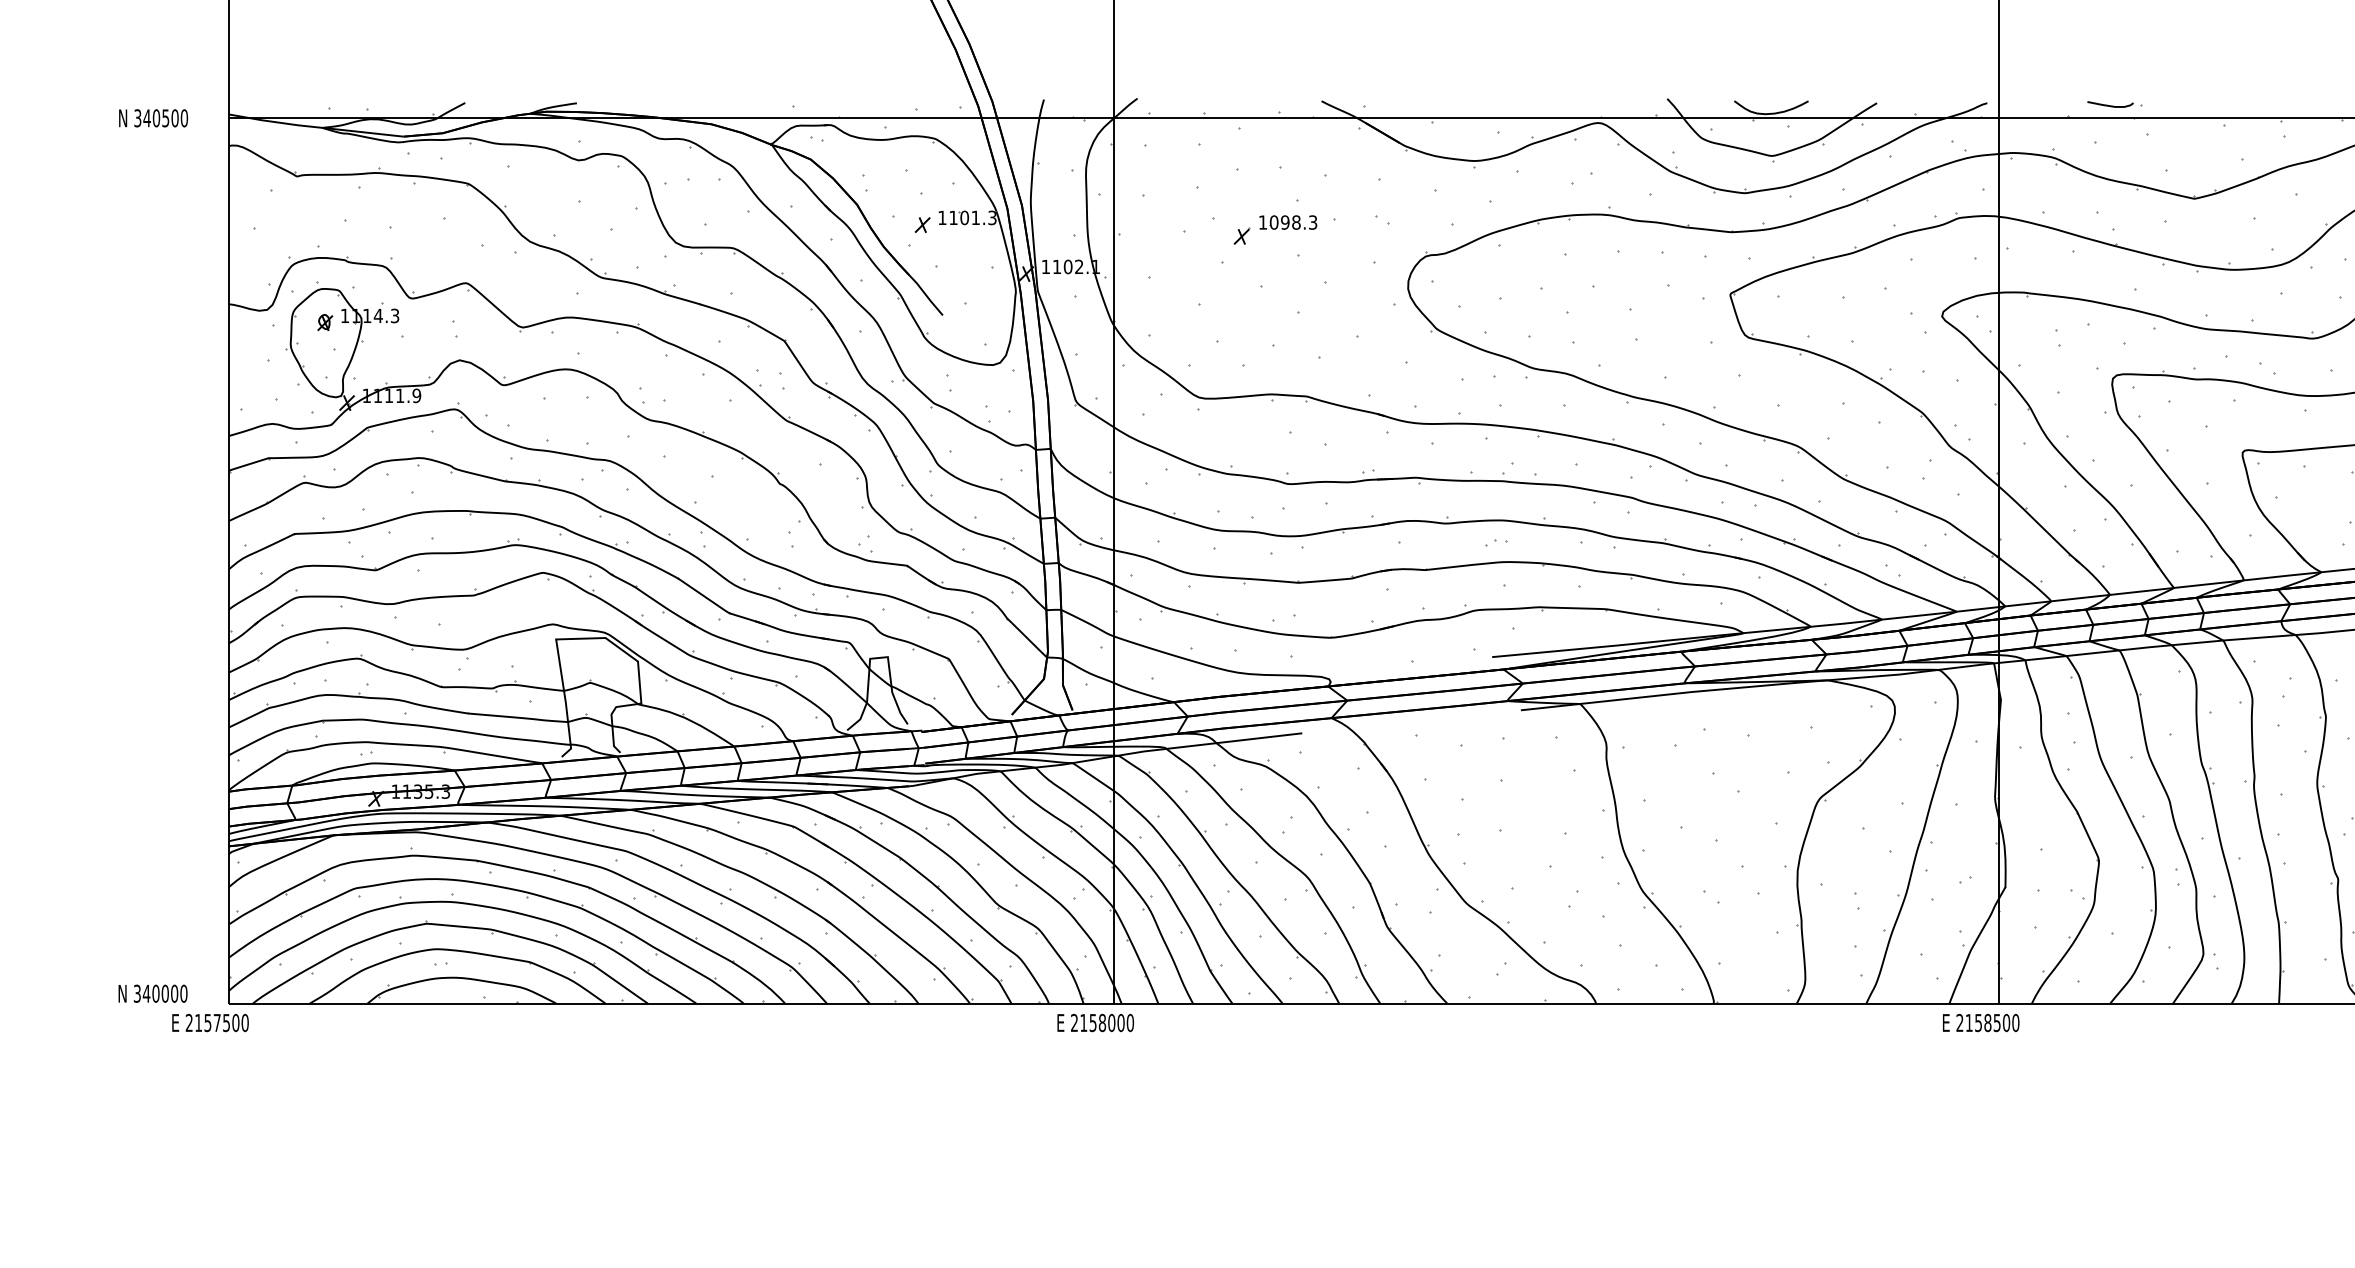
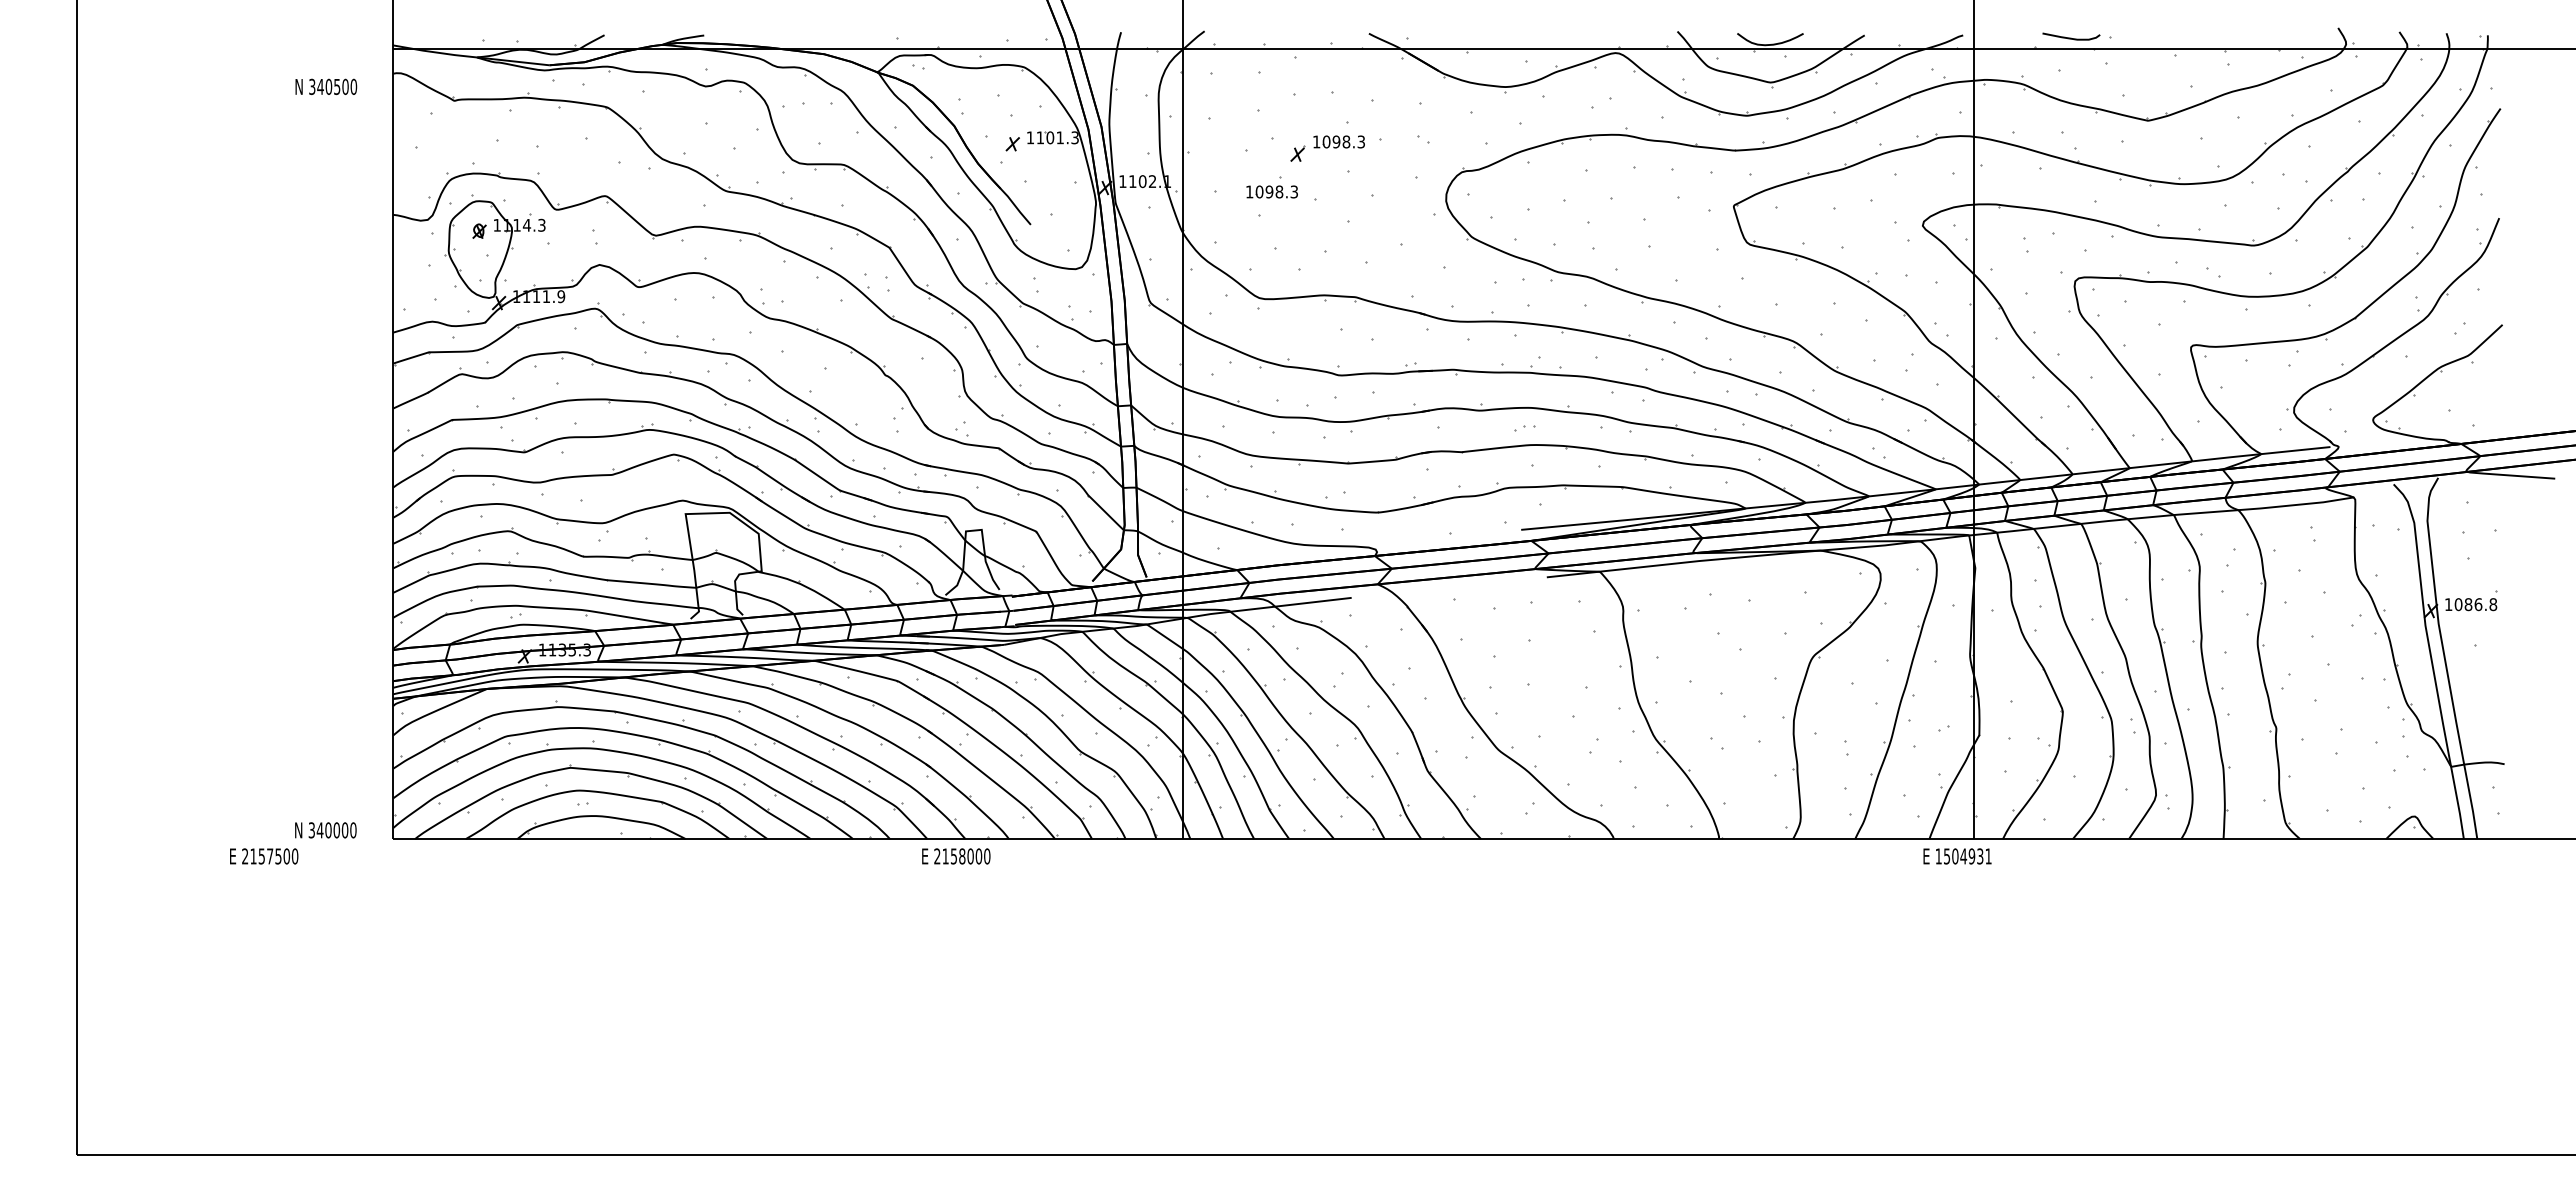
part: (2115, 104) -> (2077, 36), size x1.4
text: (153, 117) -> (326, 86), moved
part: (1212, 278) -> (1271, 191), added
text: (210, 1023) -> (264, 856), moved
text: (1095, 1023) -> (956, 856), moved
text: (1987, 1023) -> (1963, 856), 2158500 -> 1504931

